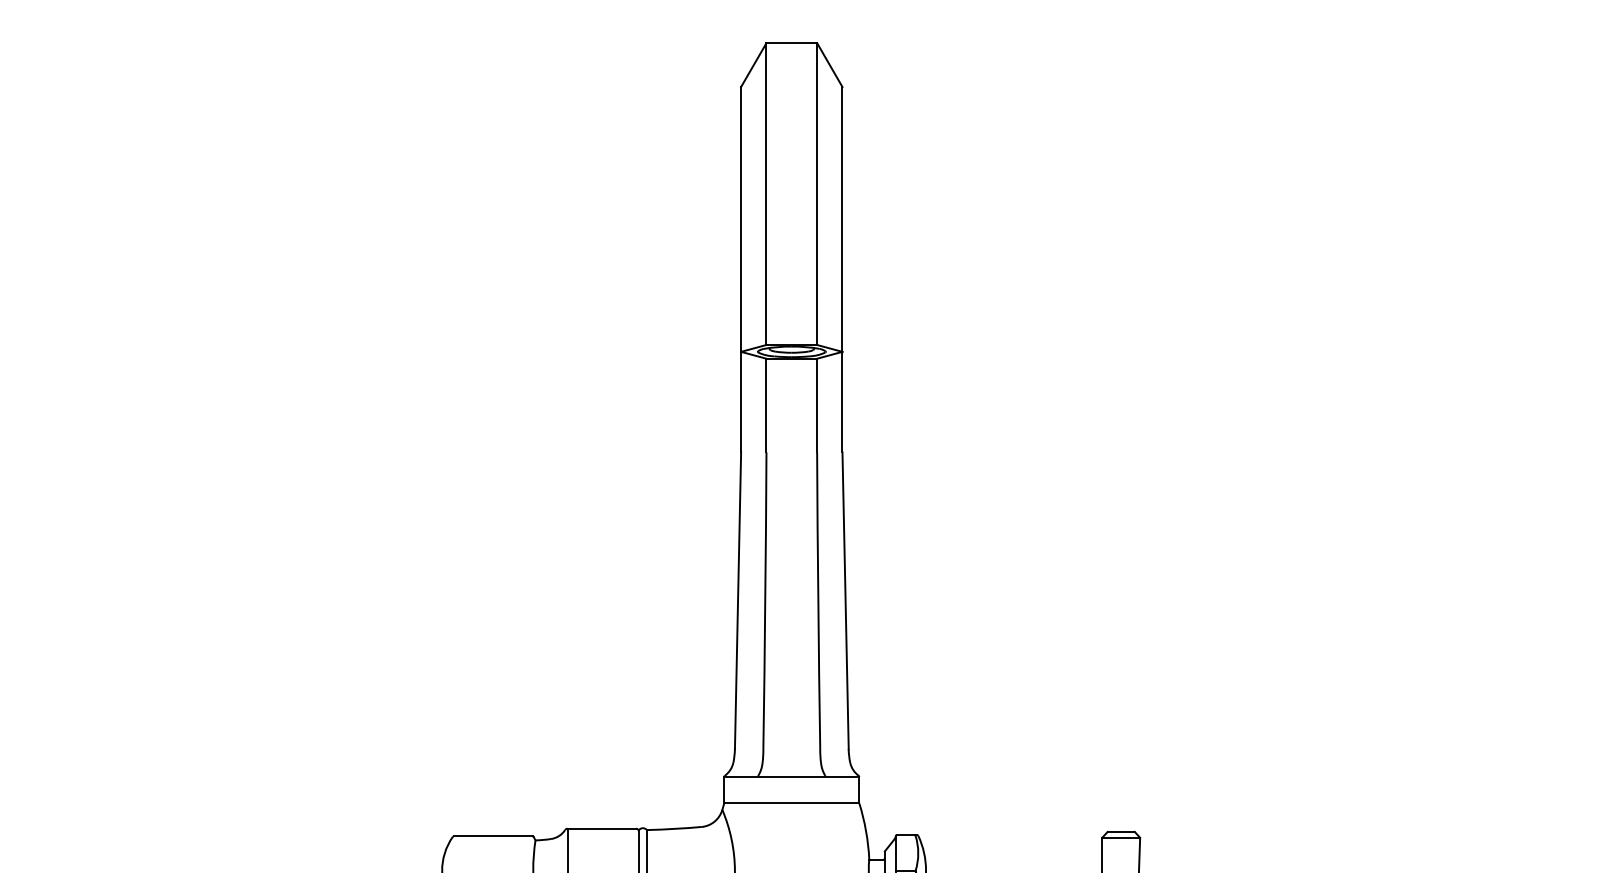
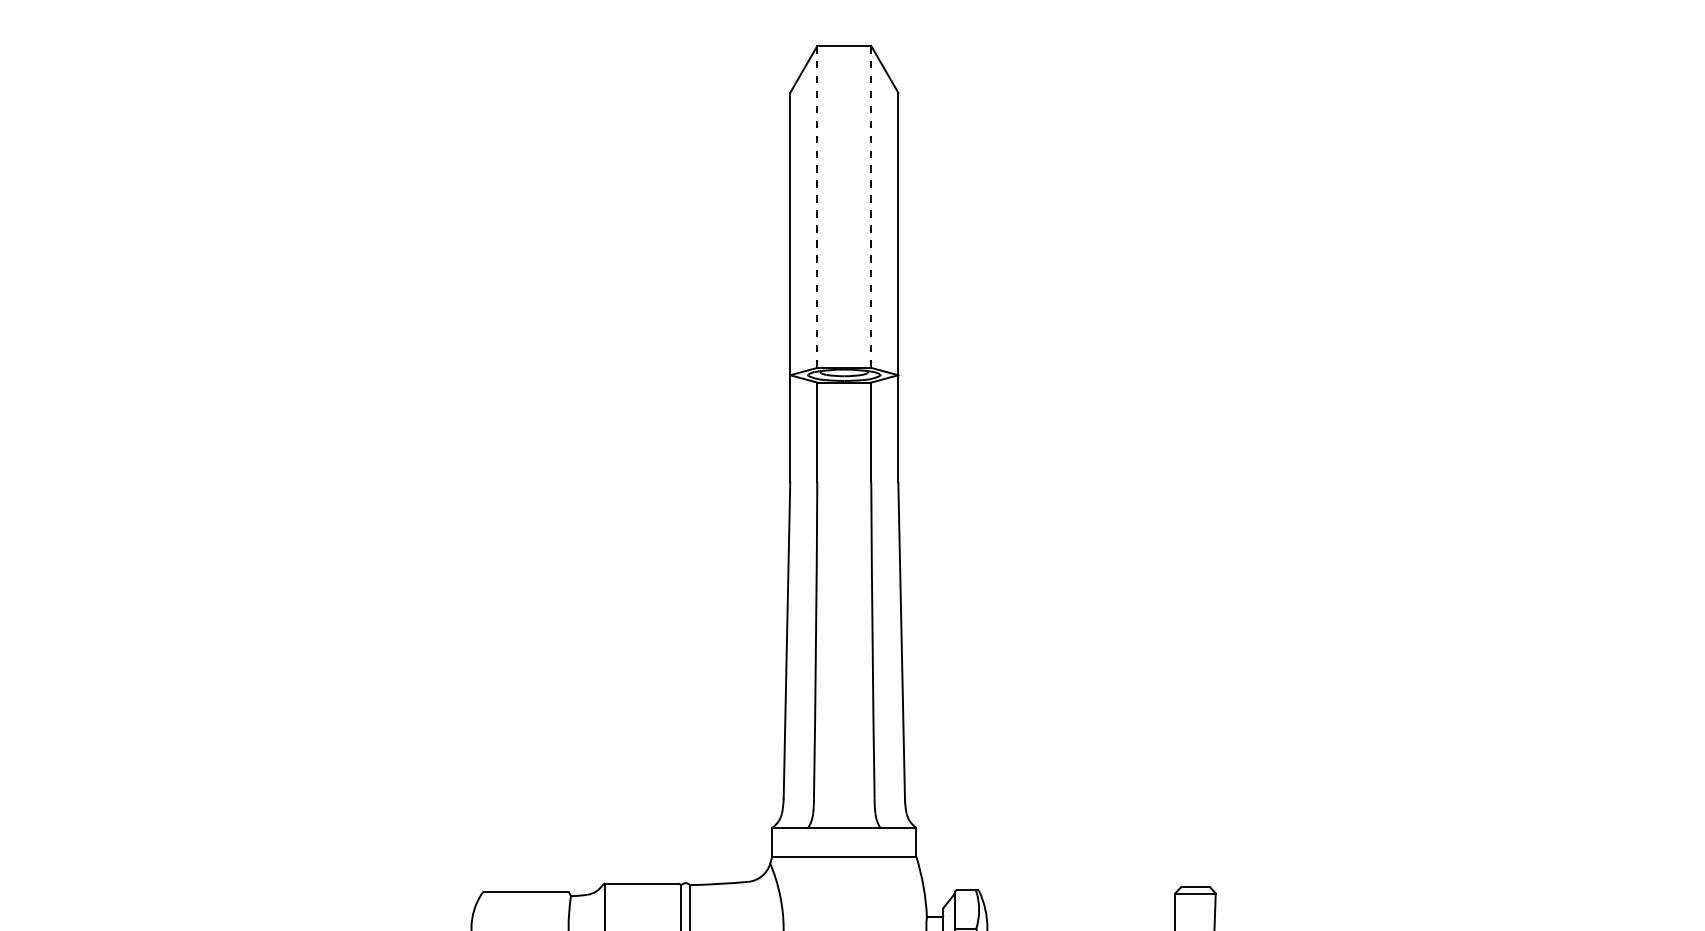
line: (766, 194) -> (817, 207), solid -> dashed
line: (817, 194) -> (871, 207), solid -> dashed

